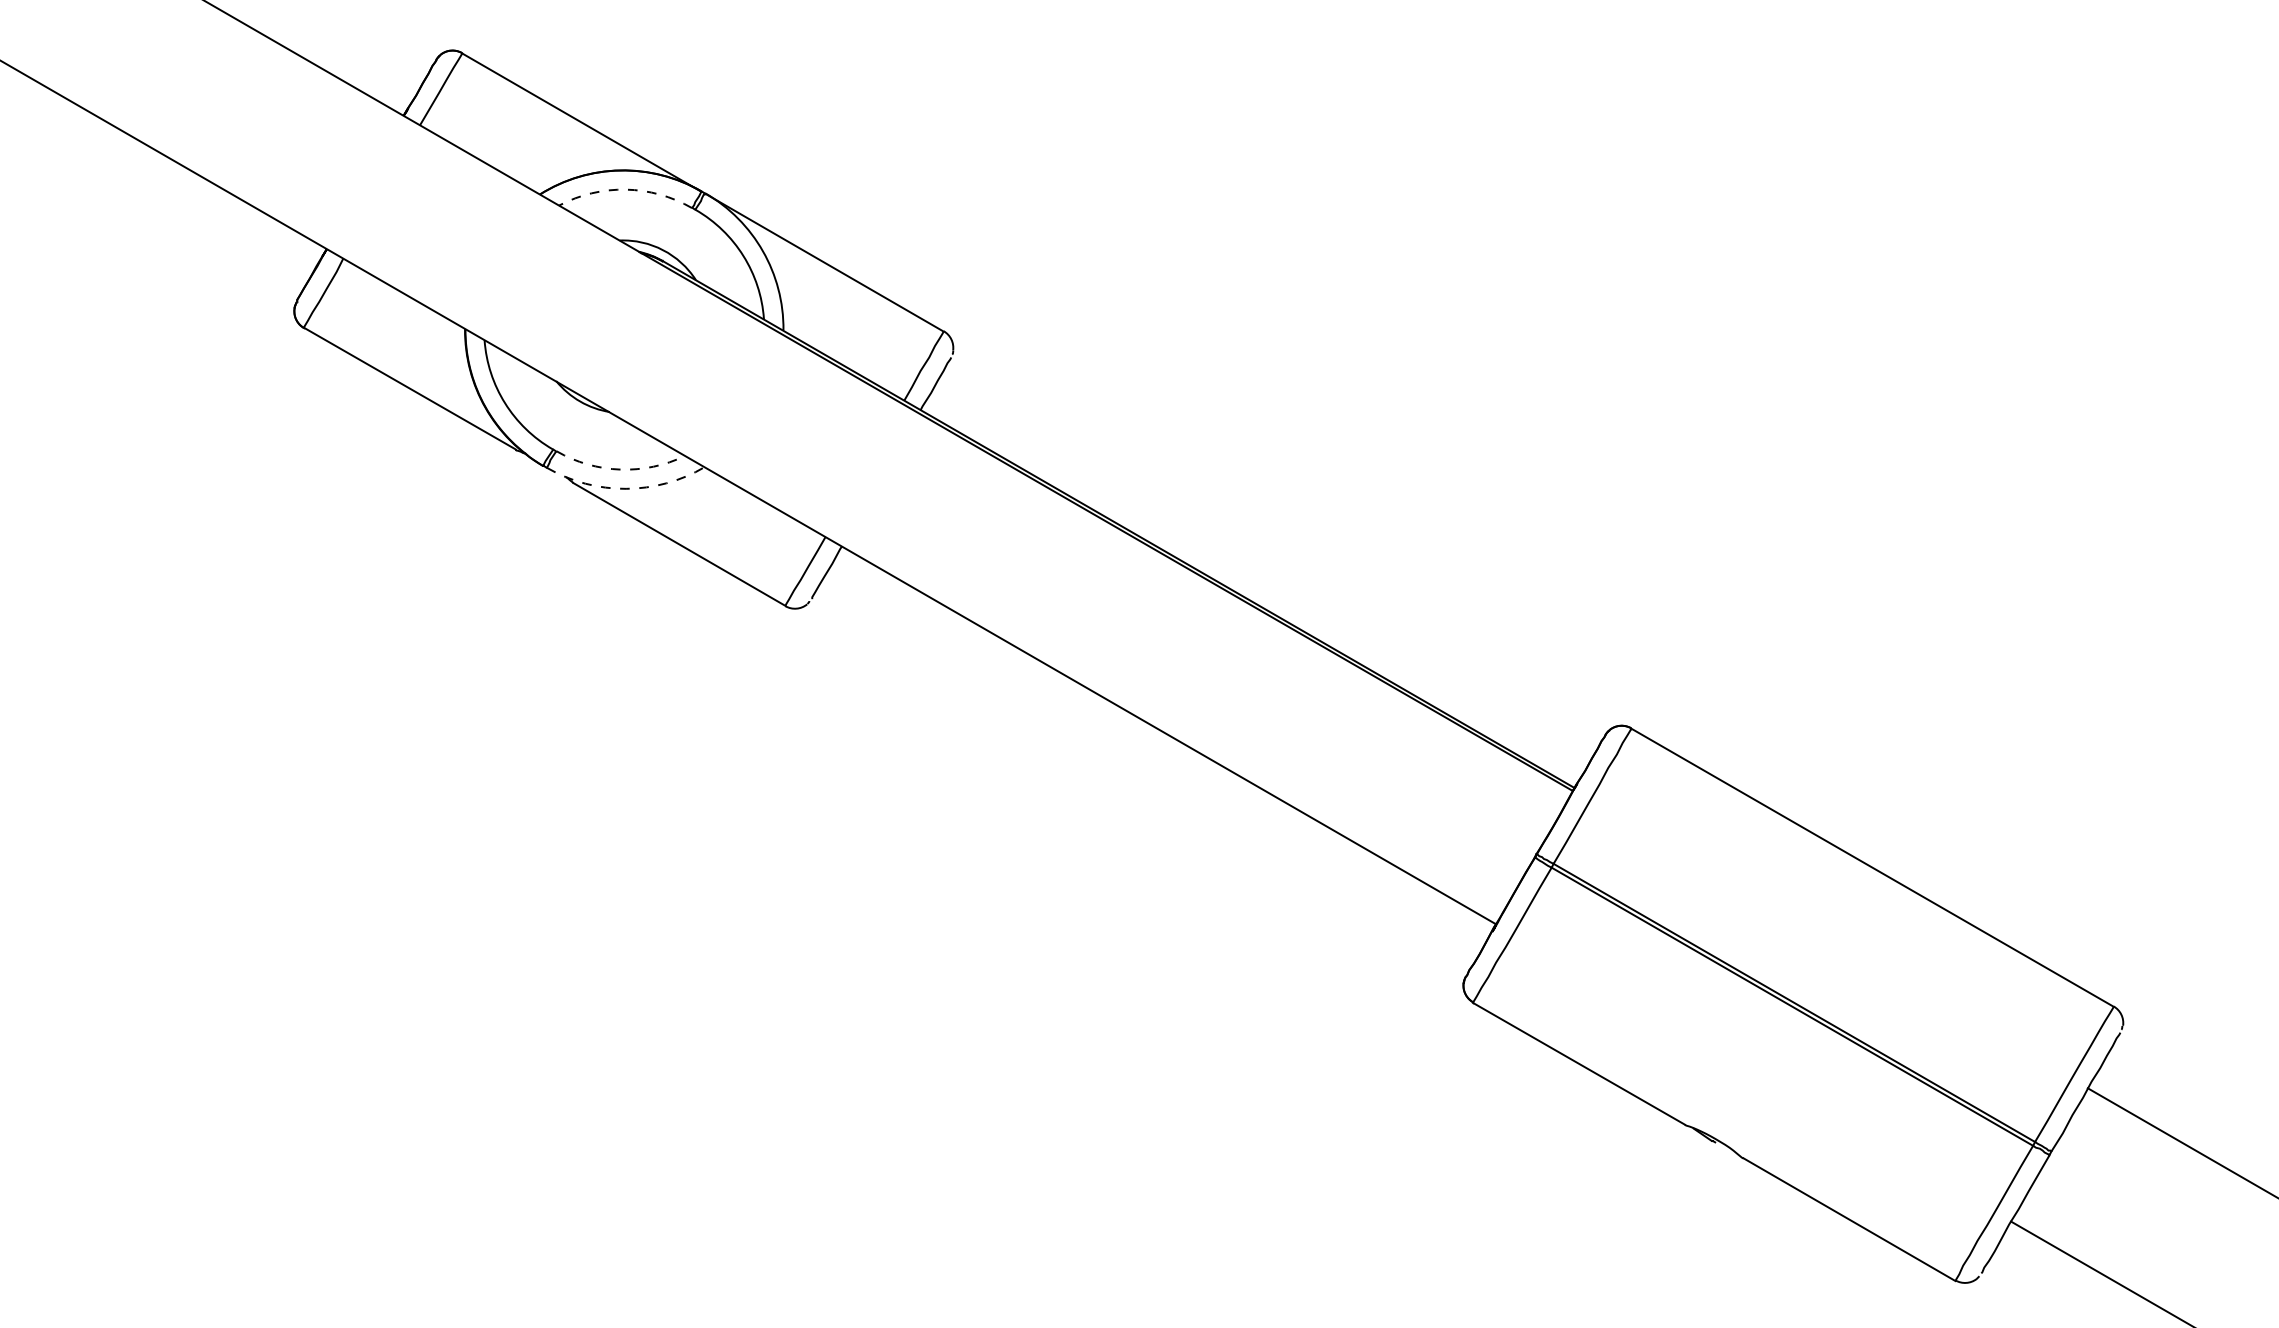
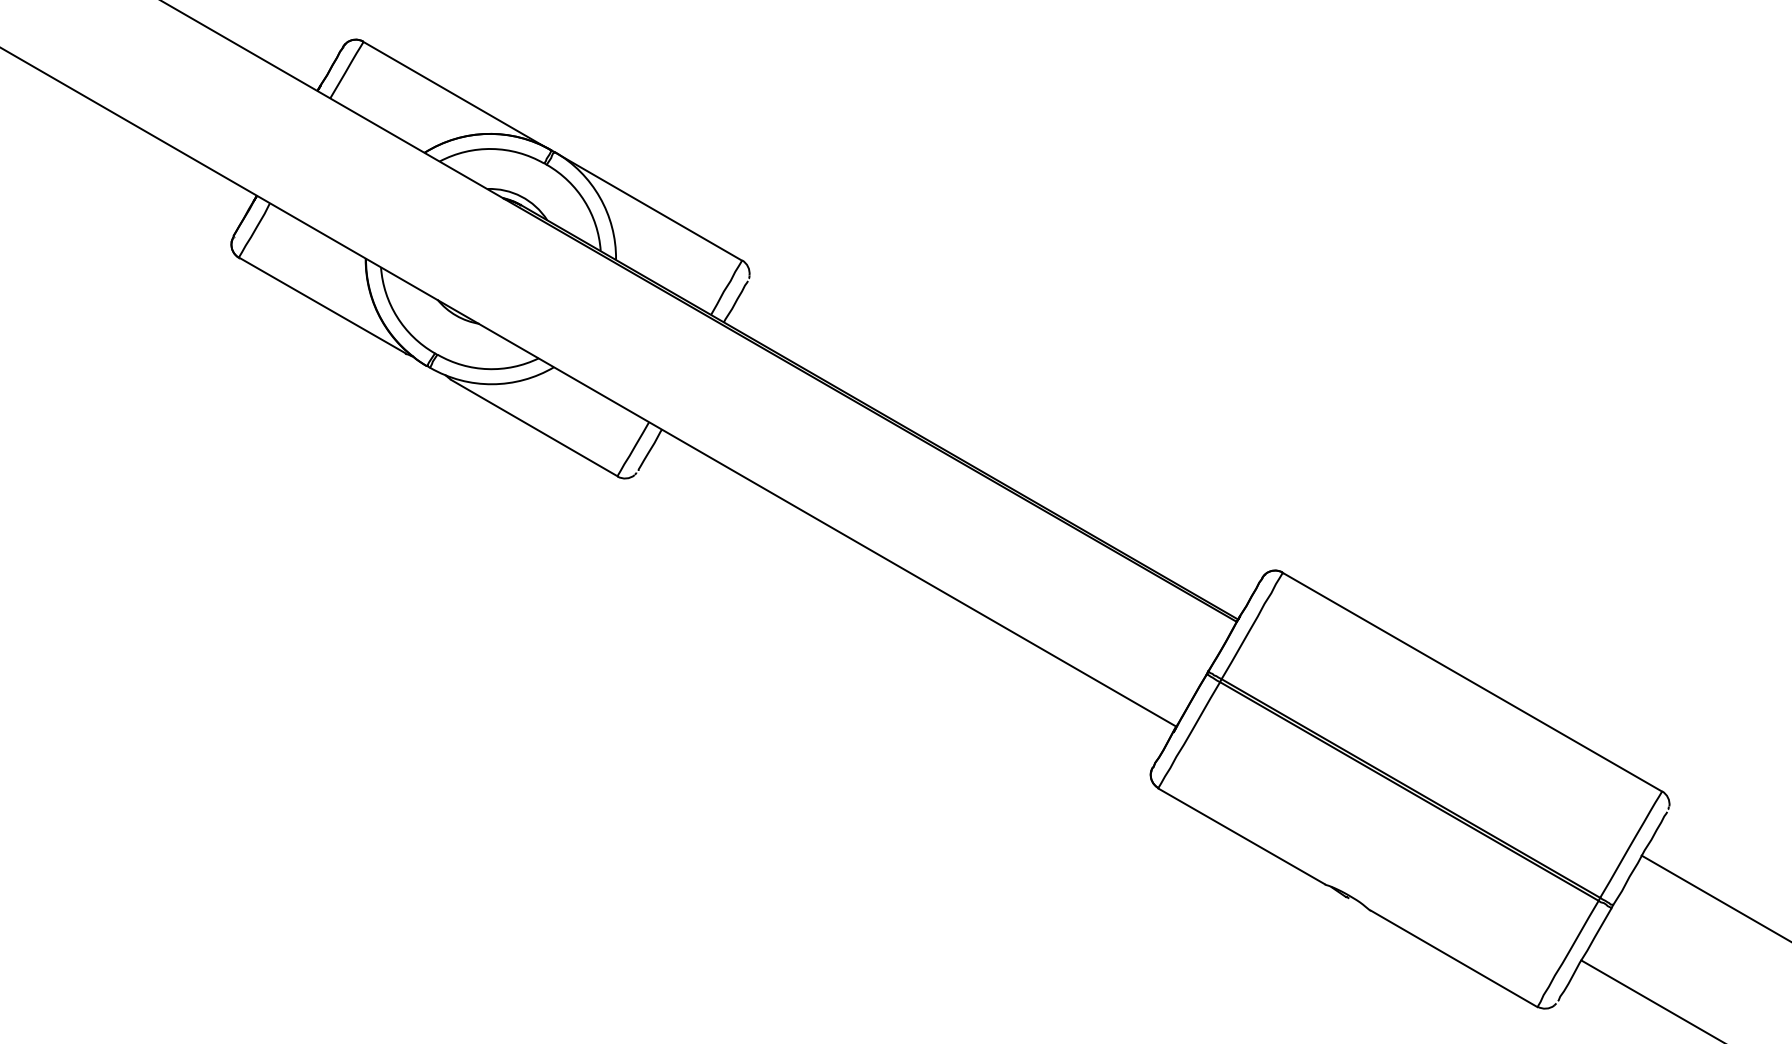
arc: (625, 189) -> (491, 148), dashed -> solid
arc: (620, 469) -> (487, 369), dashed -> solid
arc: (626, 488) -> (492, 384), dashed -> solid

